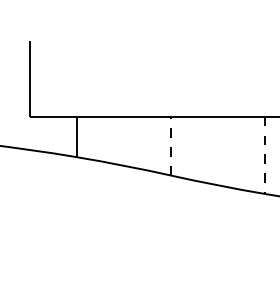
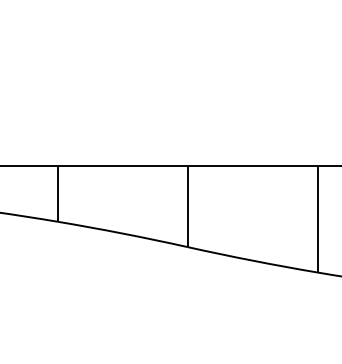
line: (171, 145) -> (188, 205), dashed -> solid
line: (265, 155) -> (317, 219), dashed -> solid

